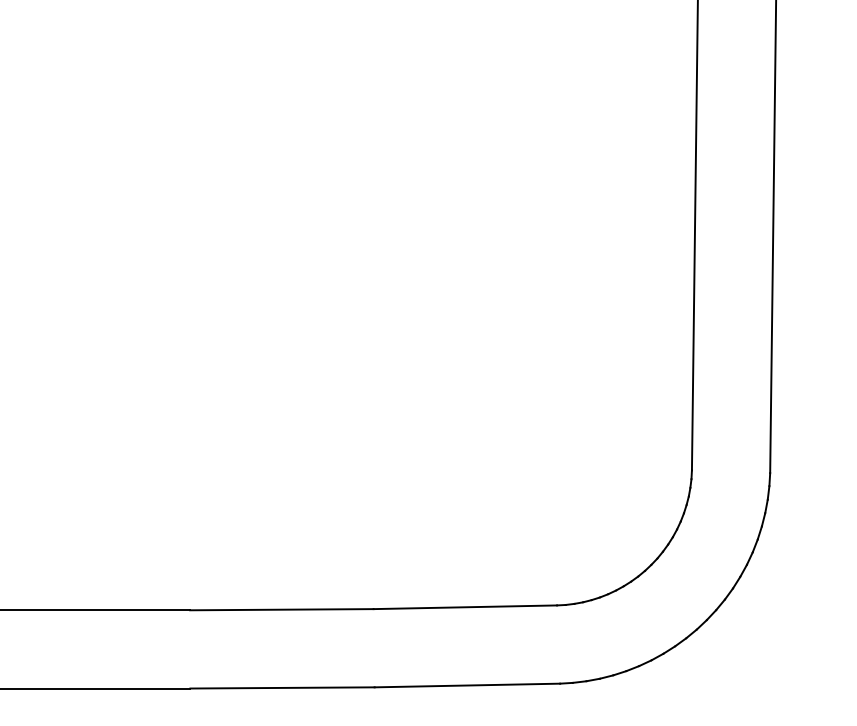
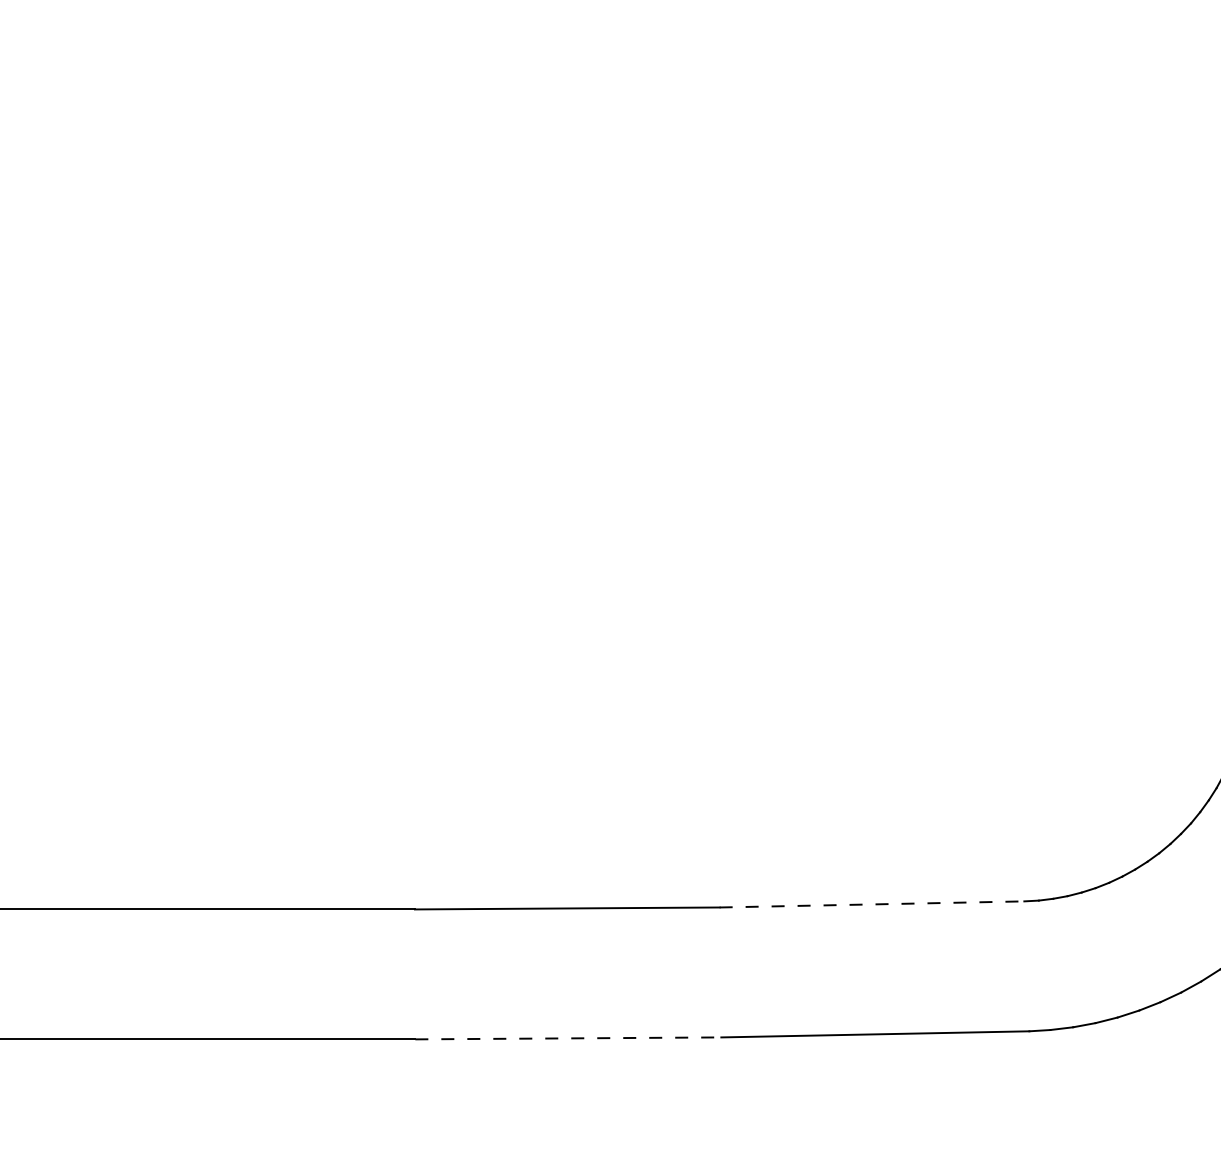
line: (465, 607) -> (872, 904), solid -> dashed
line: (283, 687) -> (569, 1037), solid -> dashed

